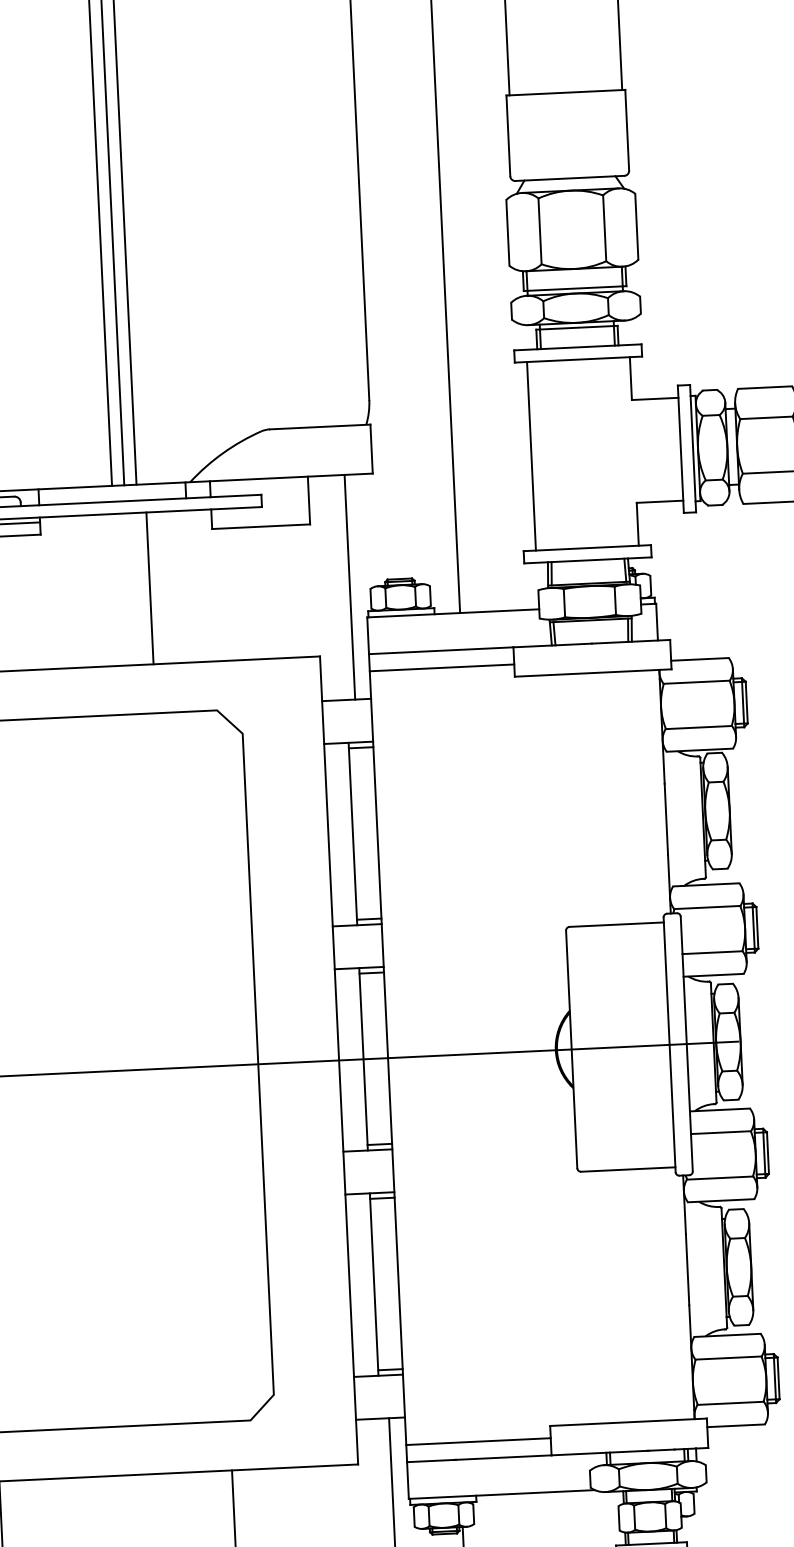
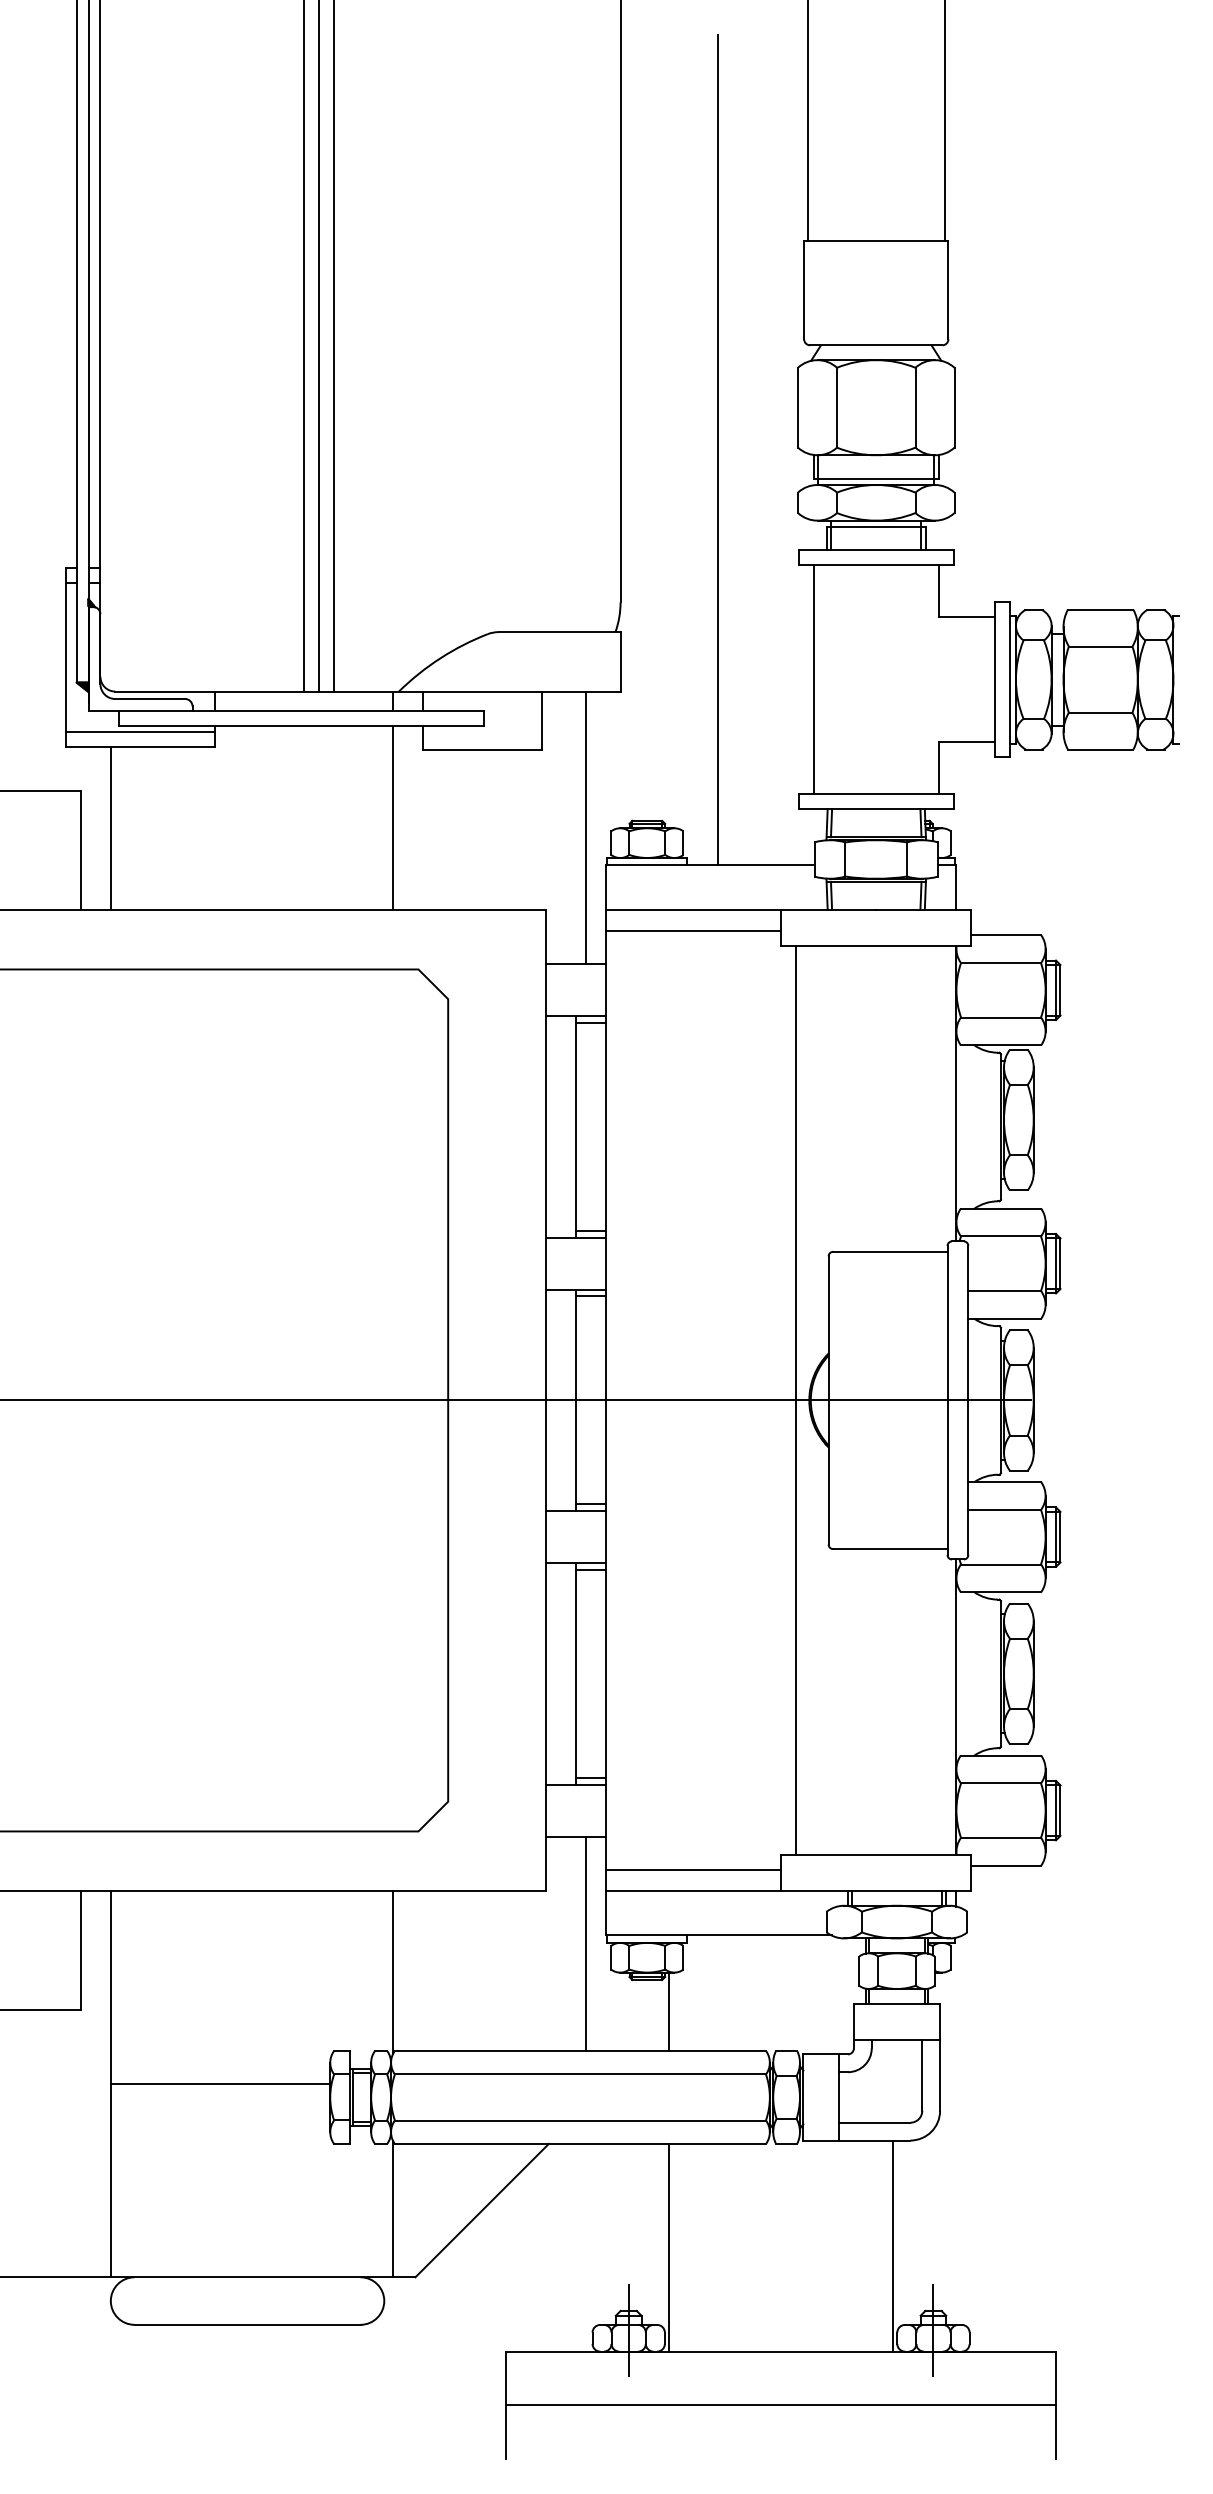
line: (150, 588) -> (393, 817), moved
line: (544, 1050) -> (795, 1400), added

